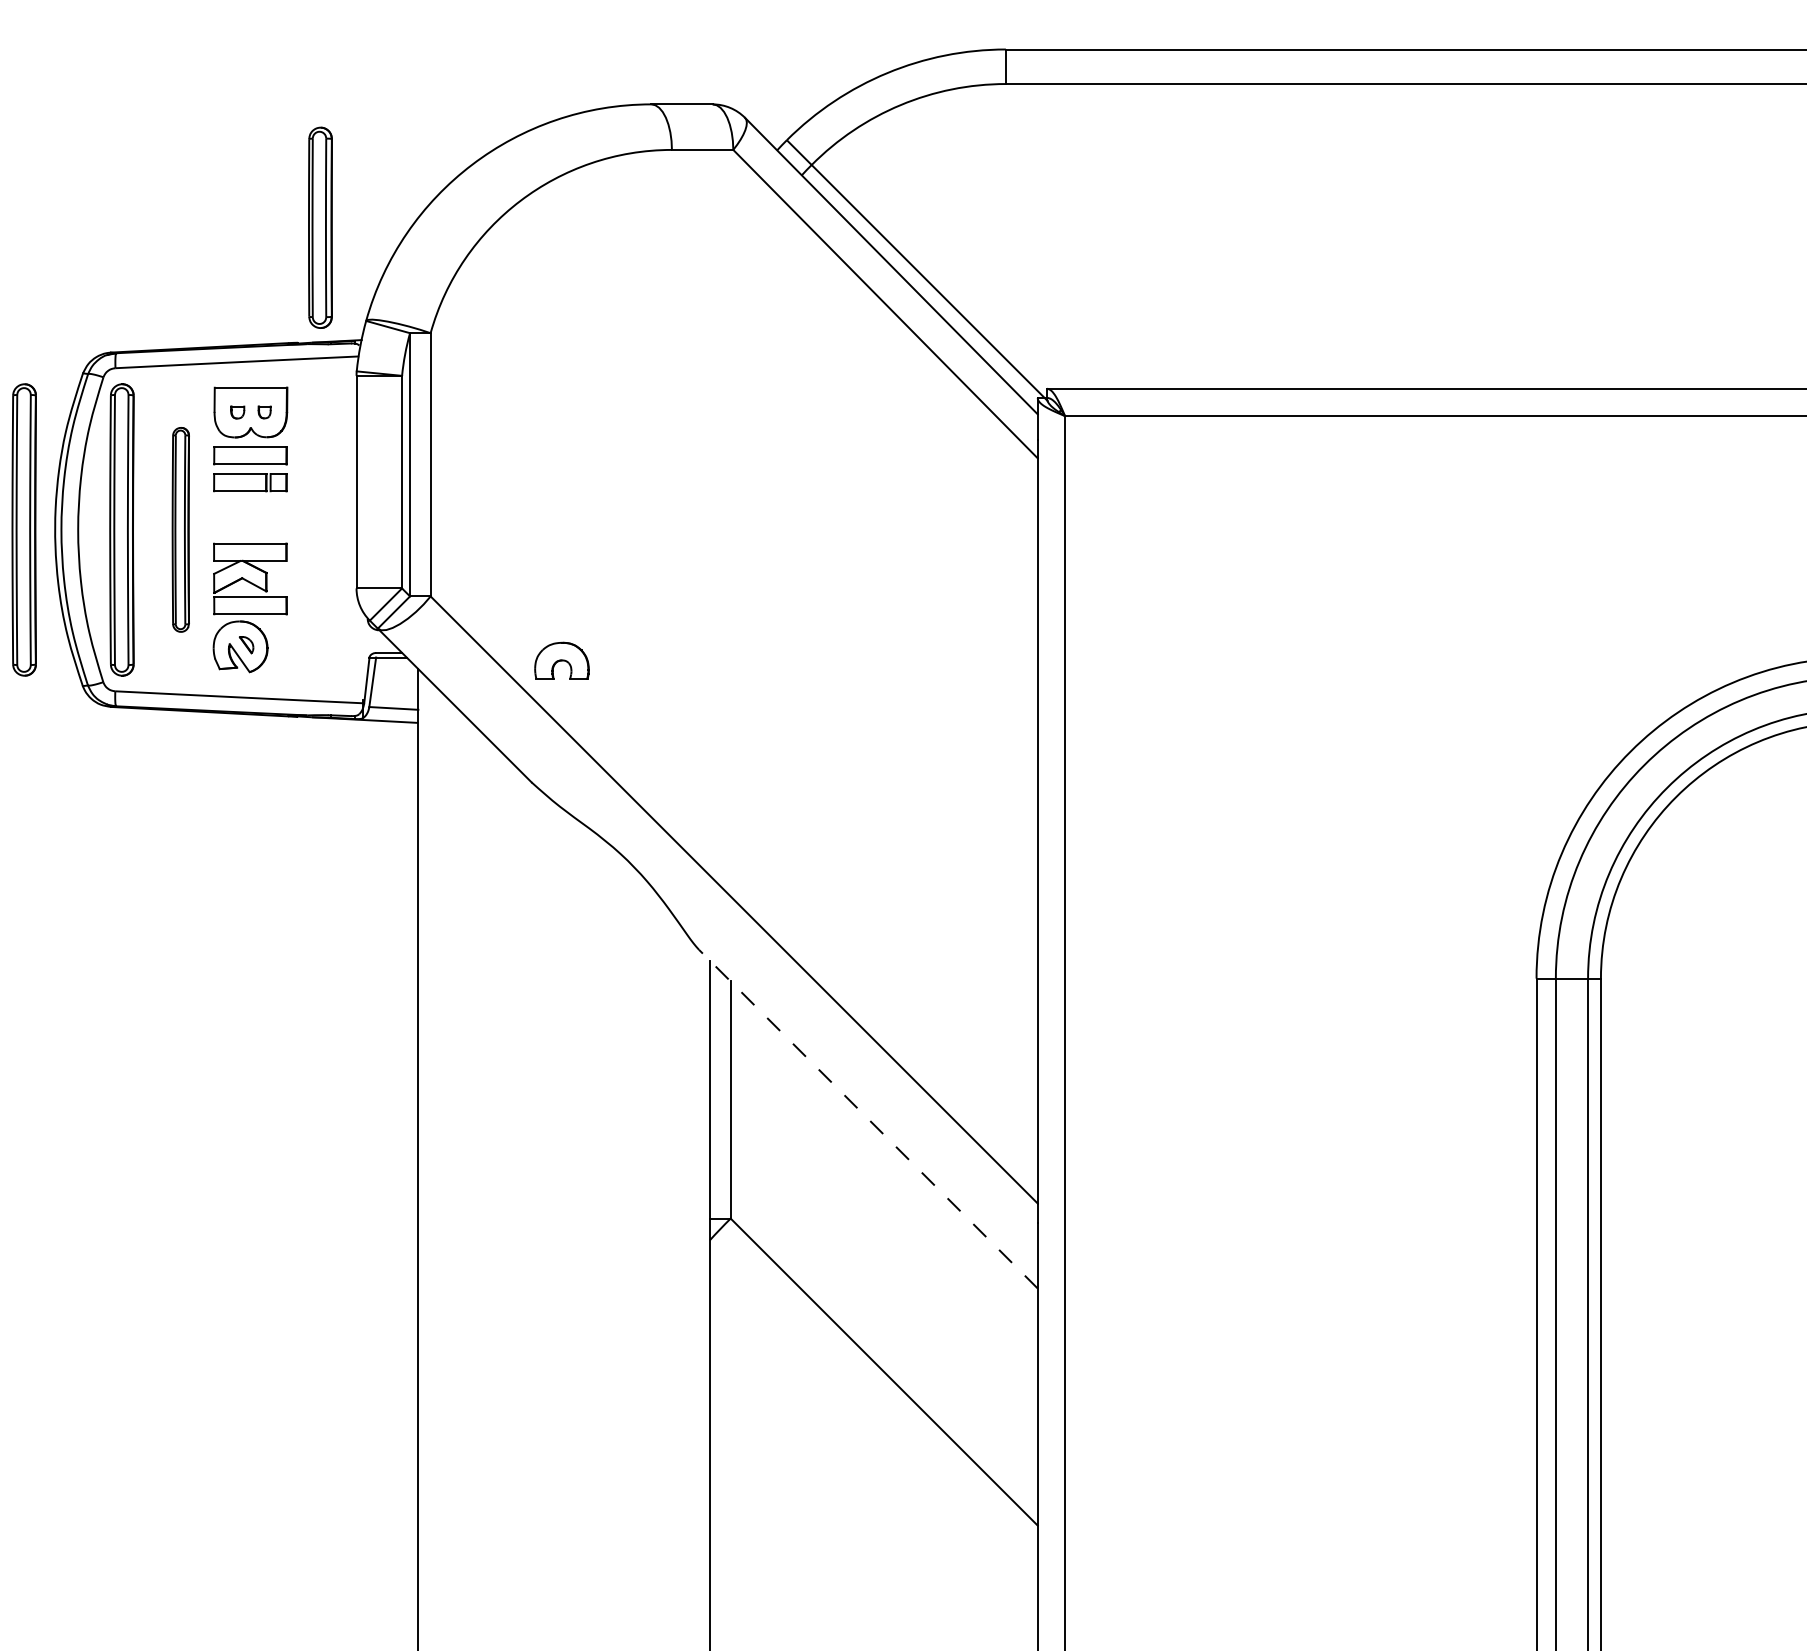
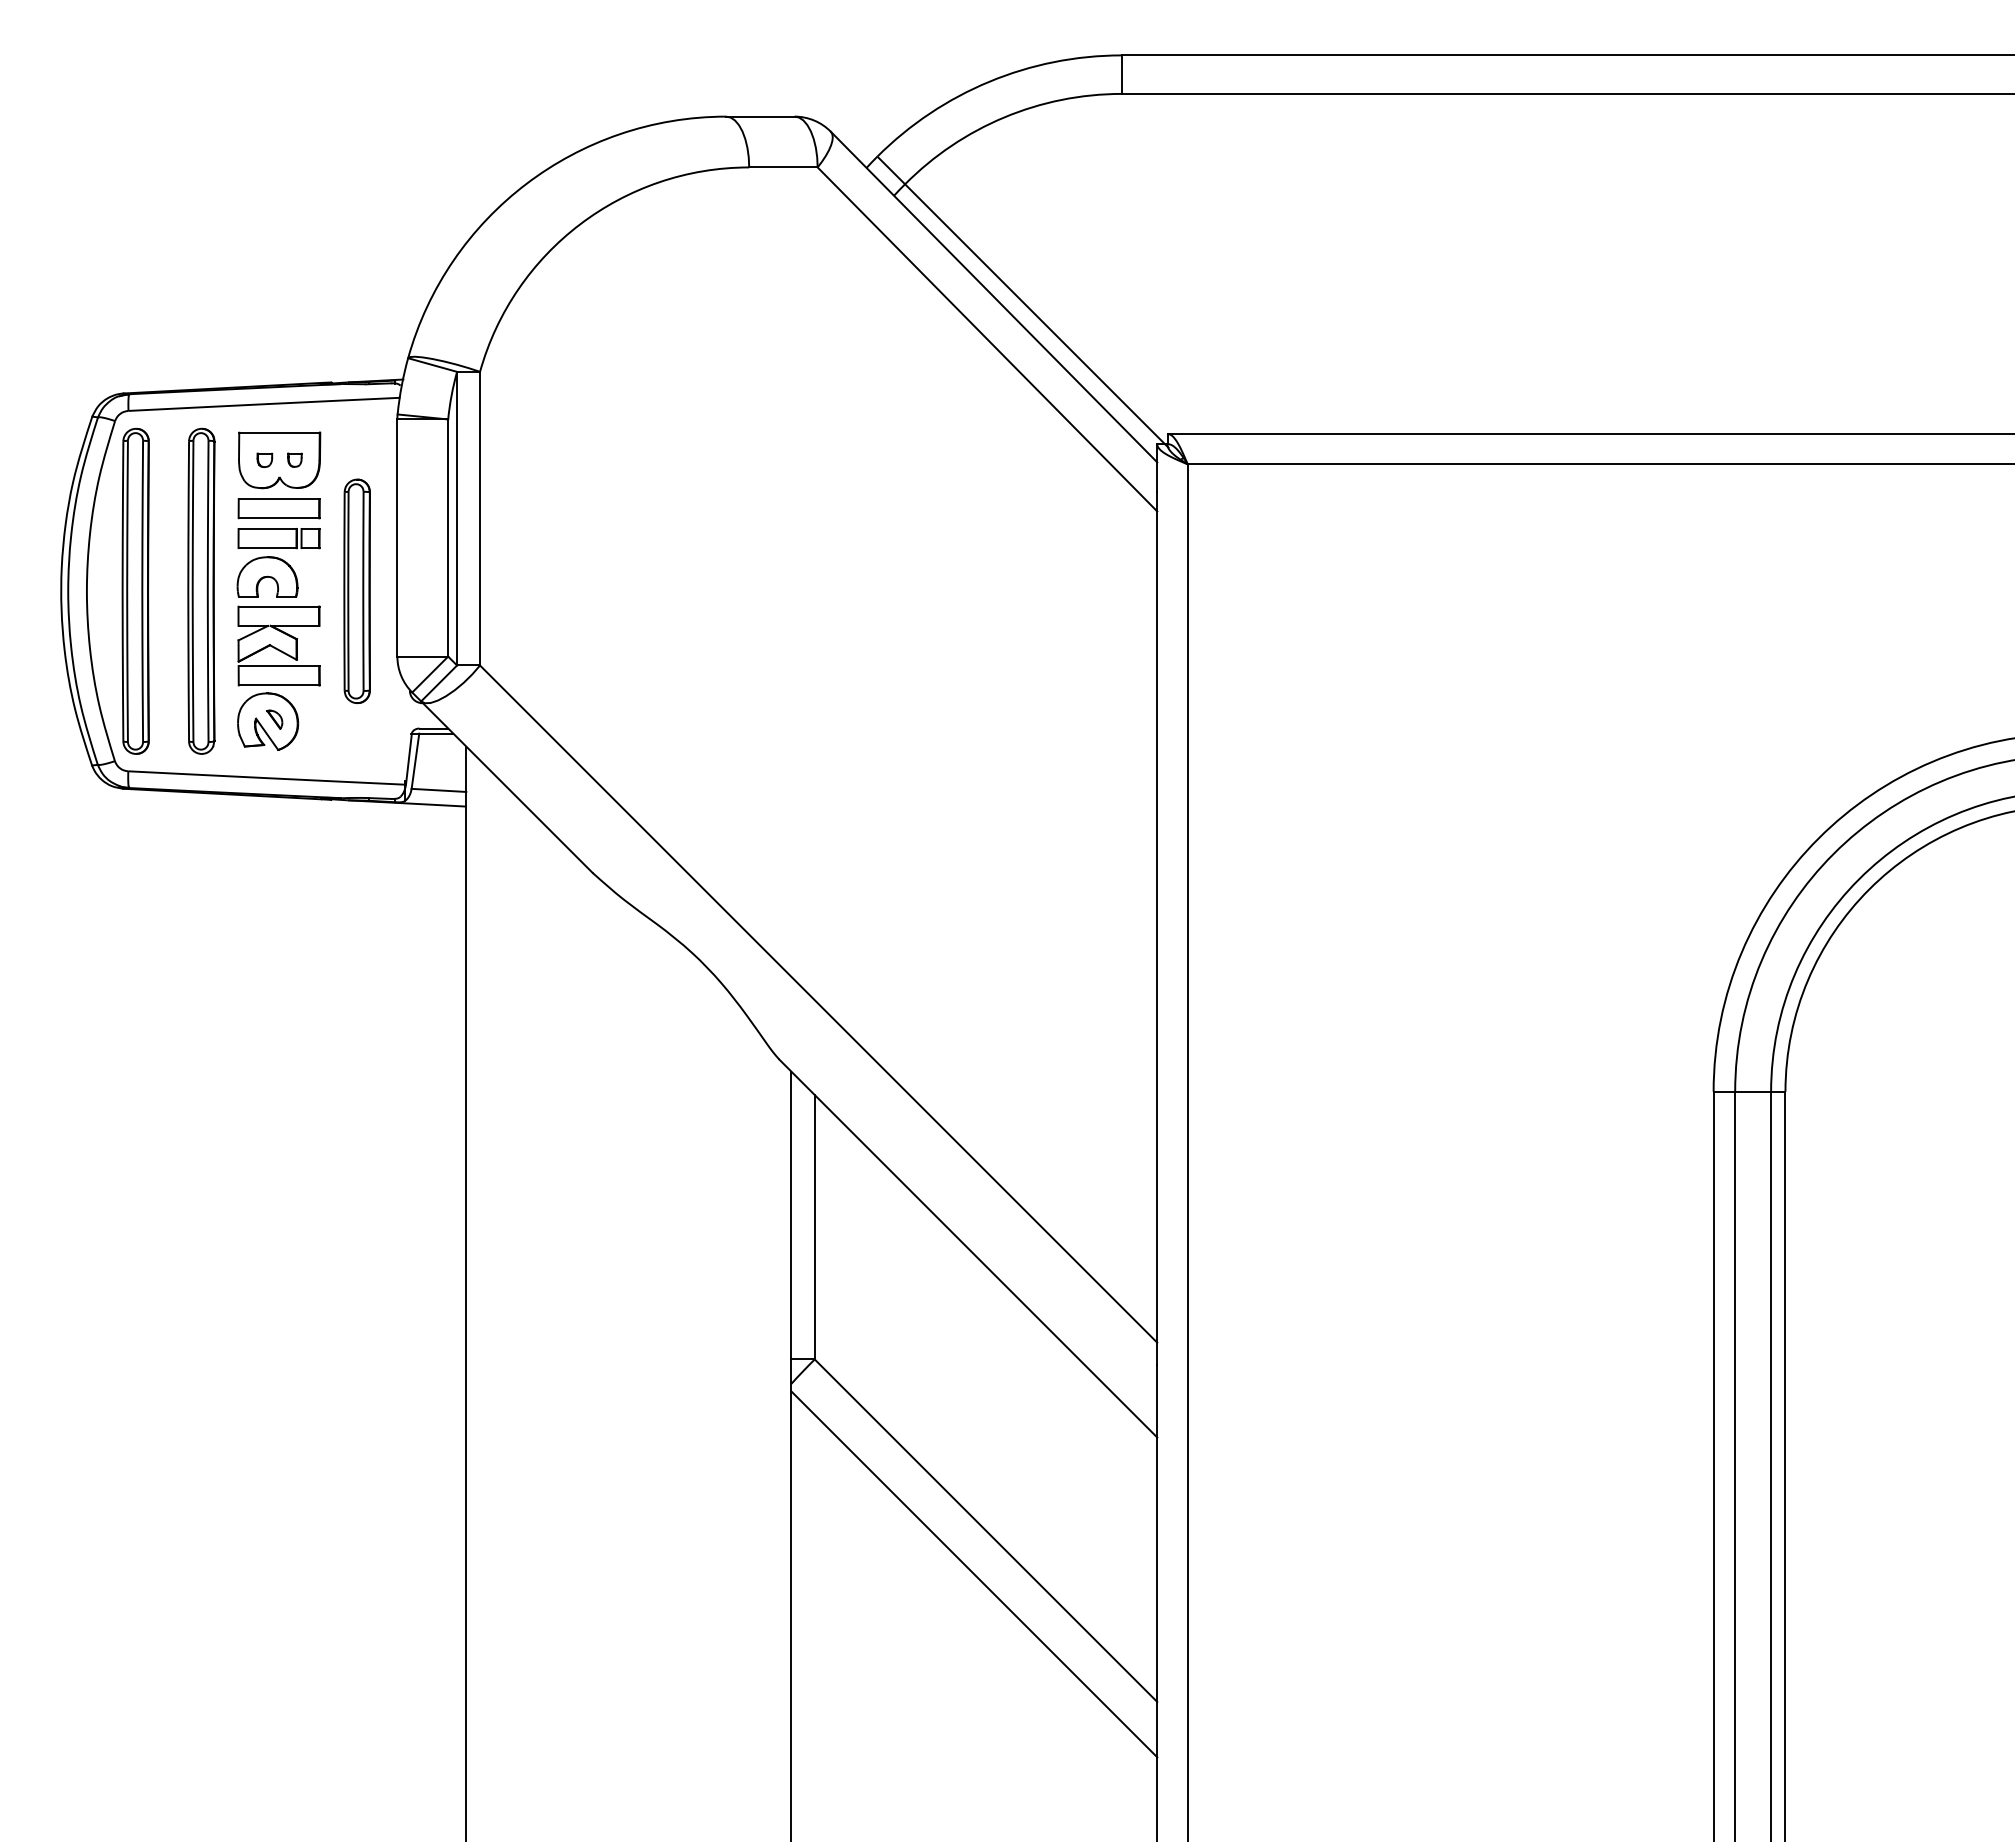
part: (319, 227) -> (356, 590), moved
part: (24, 529) -> (26, 590), removed
part: (180, 529) -> (201, 590), size x1.43
part: (561, 660) -> (267, 576), moved
line: (867, 1119) -> (967, 1248), dashed -> solid
line: (873, 1411) -> (974, 1574), added

